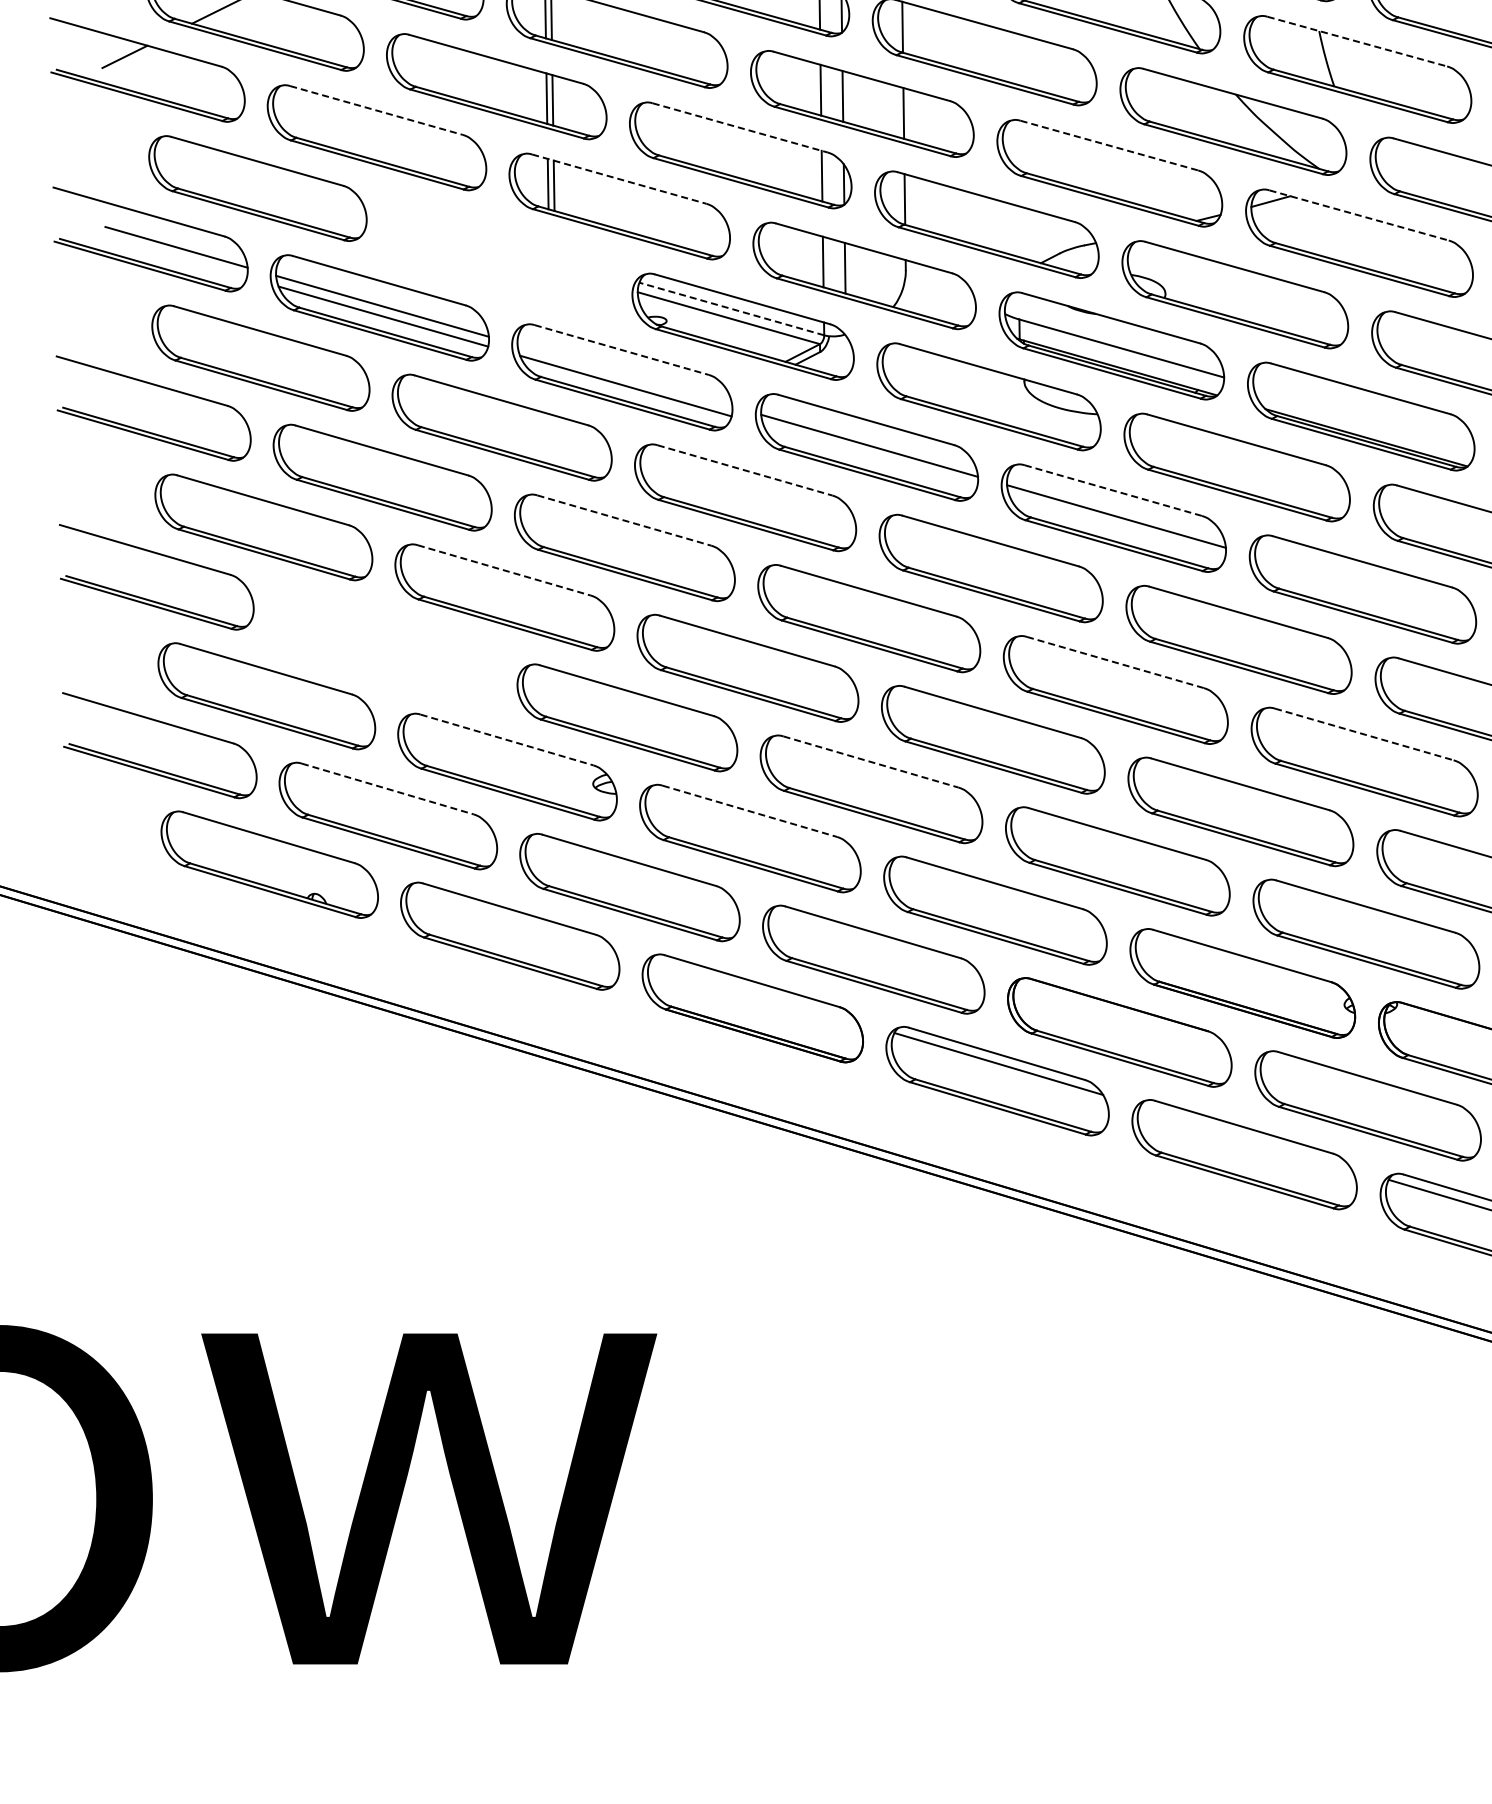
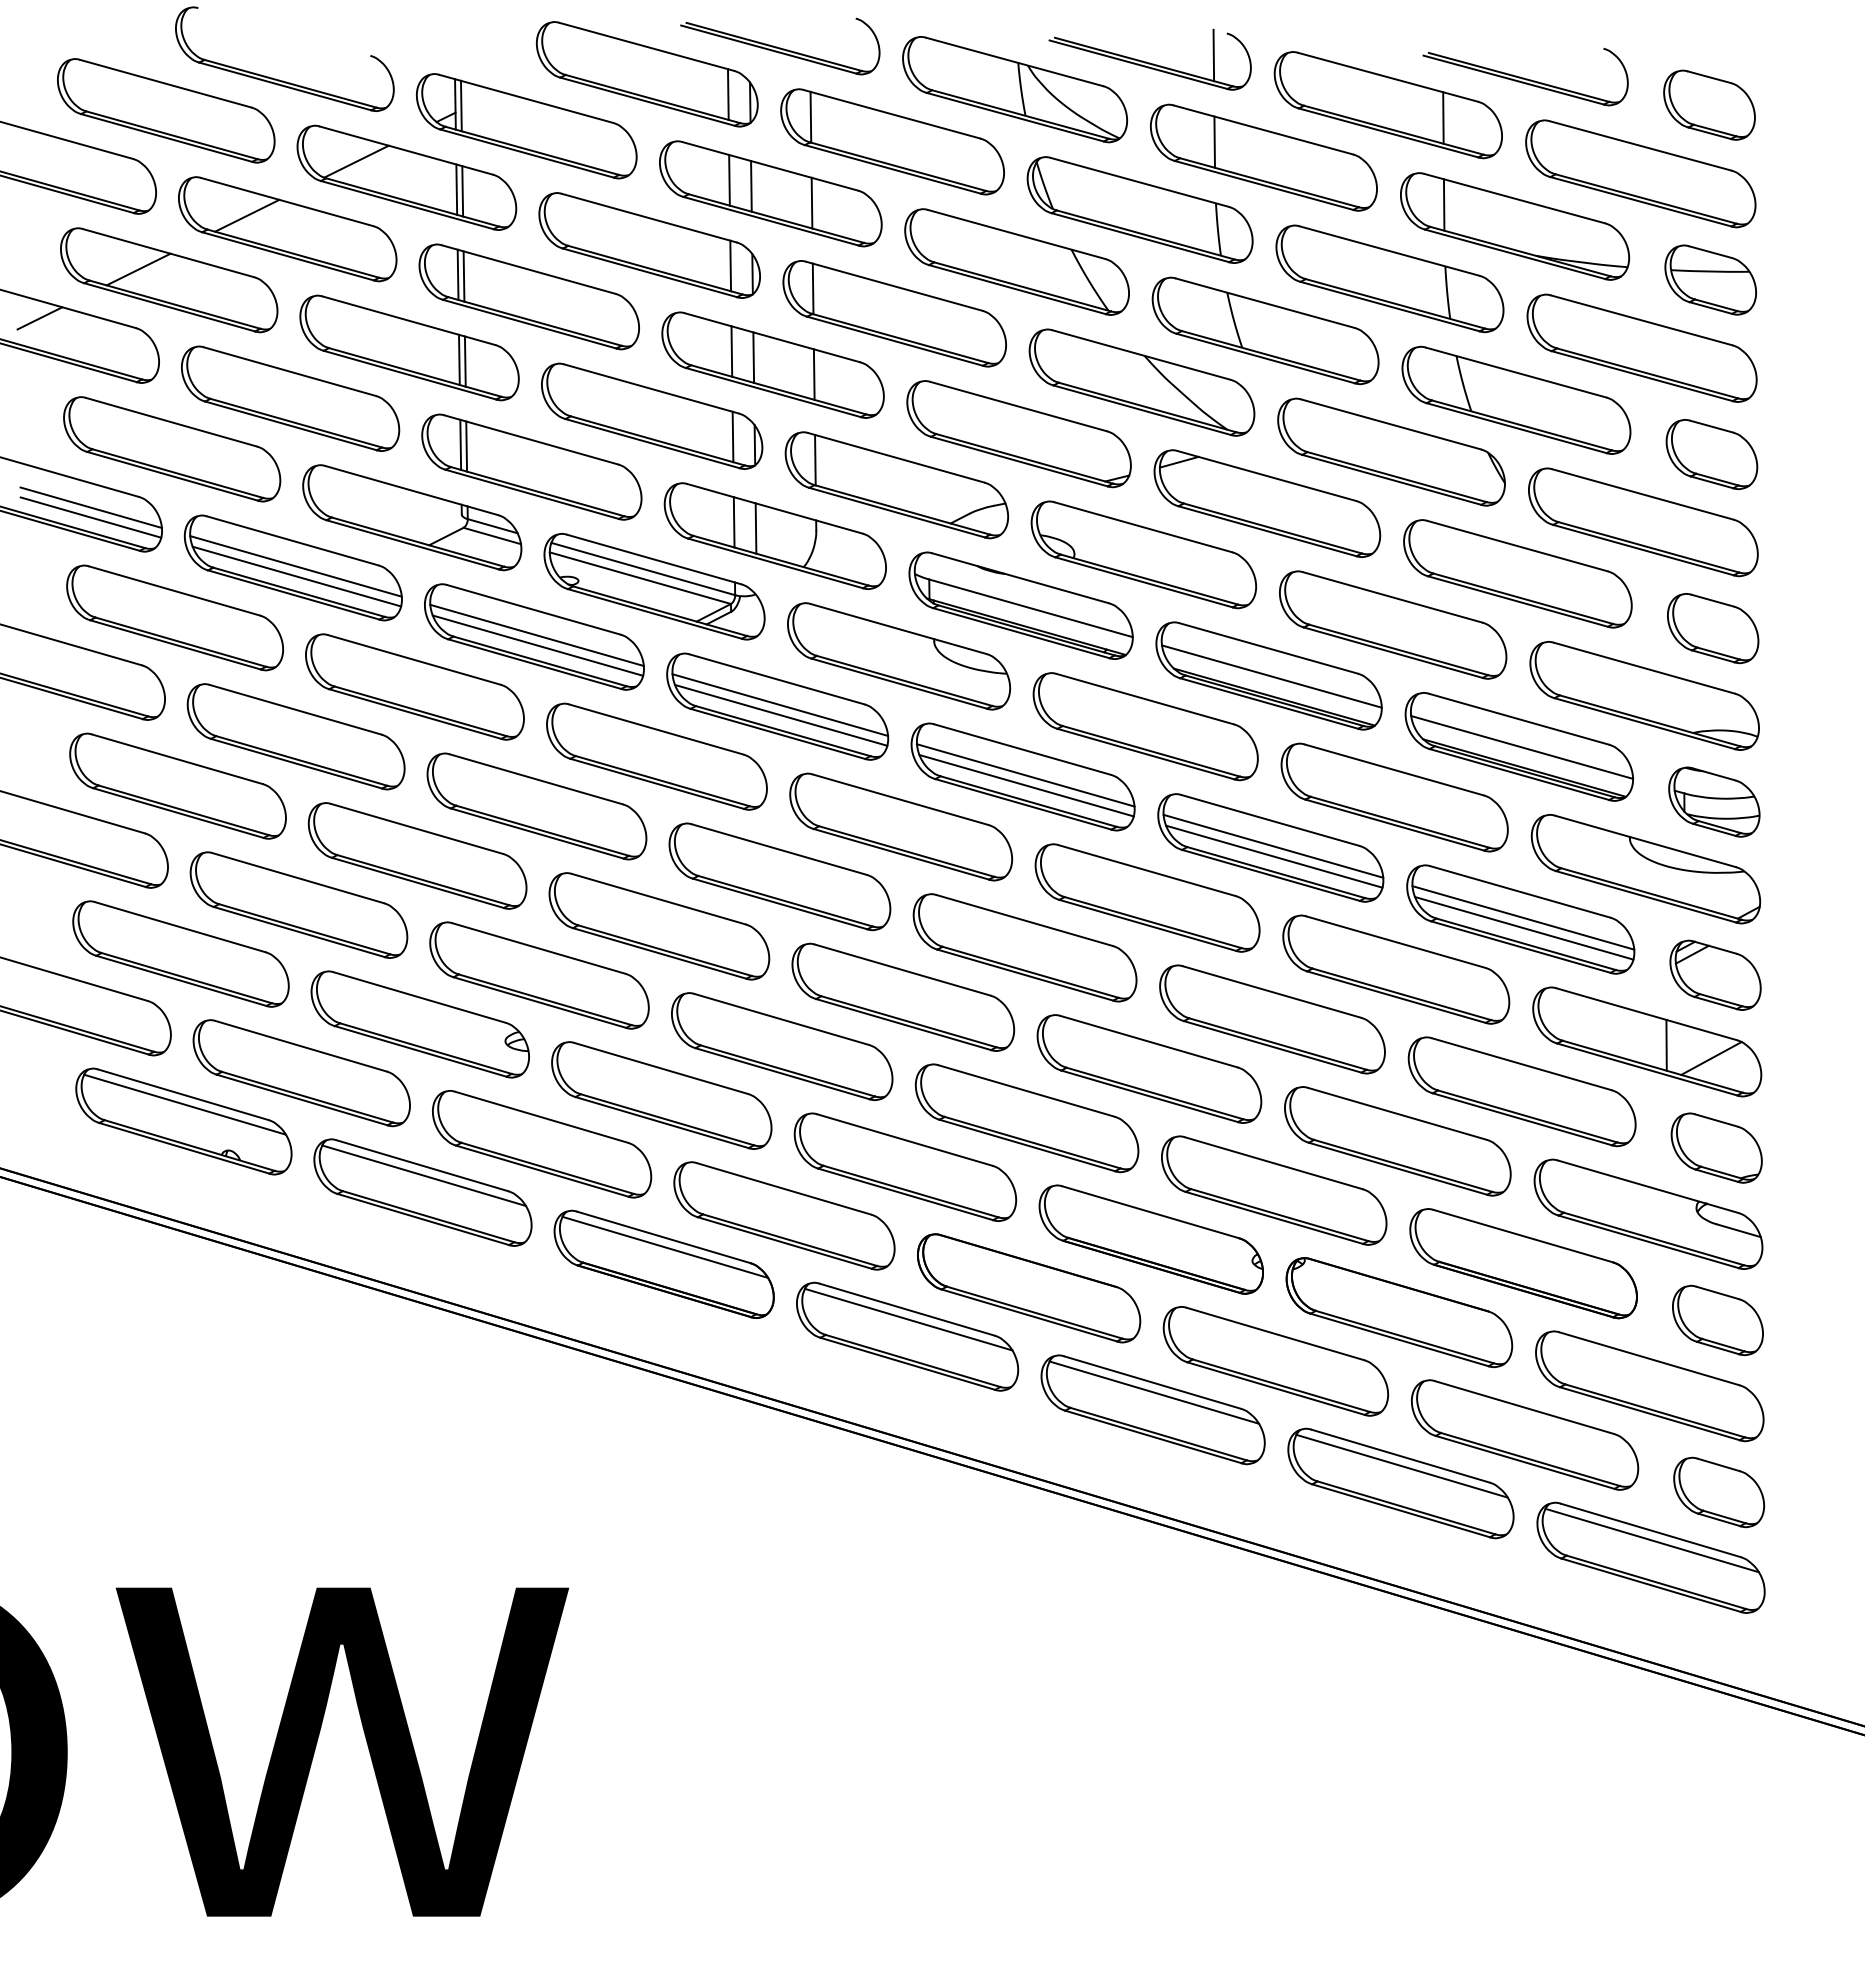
line: (1357, 41) -> (1265, 303), dashed -> solid
line: (376, 110) -> (290, 371), dashed -> solid
line: (741, 128) -> (652, 389), dashed -> solid
line: (1109, 145) -> (1018, 406), dashed -> solid
line: (619, 178) -> (531, 439), dashed -> solid
line: (1359, 215) -> (1267, 476), dashed -> solid
line: (175, 257) -> (90, 517), added
part: (499, 257) -> (412, 517), added
line: (732, 309) -> (643, 569), dashed -> solid
line: (621, 349) -> (533, 609), dashed -> solid
line: (624, 375) -> (536, 635), added
line: (1363, 417) -> (1271, 676), added
line: (870, 455) -> (781, 714), added
line: (746, 470) -> (657, 729), dashed -> solid
line: (1113, 490) -> (1022, 749), dashed -> solid
line: (624, 520) -> (536, 779), dashed -> solid
line: (1117, 526) -> (1026, 785), added
line: (504, 569) -> (417, 828), dashed -> solid
line: (1365, 587) -> (1273, 845), added
line: (1366, 598) -> (1274, 856), added
part: (385, 646) -> (298, 904), added
line: (1115, 662) -> (1024, 920), dashed -> solid
line: (1364, 734) -> (1272, 992), dashed -> solid
line: (507, 739) -> (420, 997), dashed -> solid
line: (870, 762) -> (781, 1019), dashed -> solid
line: (388, 789) -> (301, 1046), dashed -> solid
line: (750, 811) -> (661, 1068), dashed -> solid
line: (270, 847) -> (184, 1104), added
line: (510, 918) -> (423, 1175), added
line: (754, 990) -> (665, 1246), added
line: (1245, 1137) -> (1154, 1392), added

